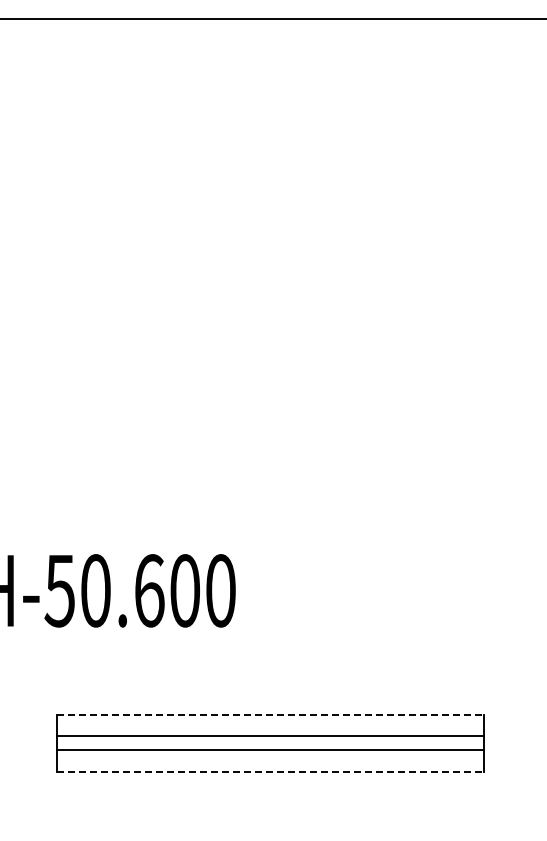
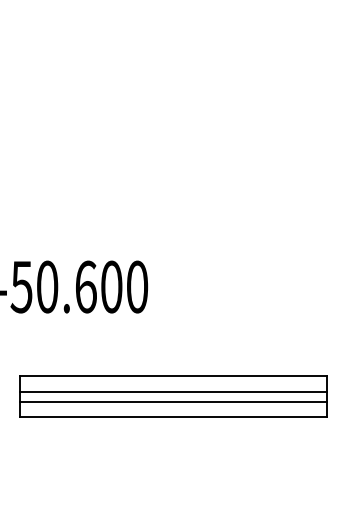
line: (271, 714) -> (173, 375), dashed -> solid
line: (271, 771) -> (173, 416), dashed -> solid

